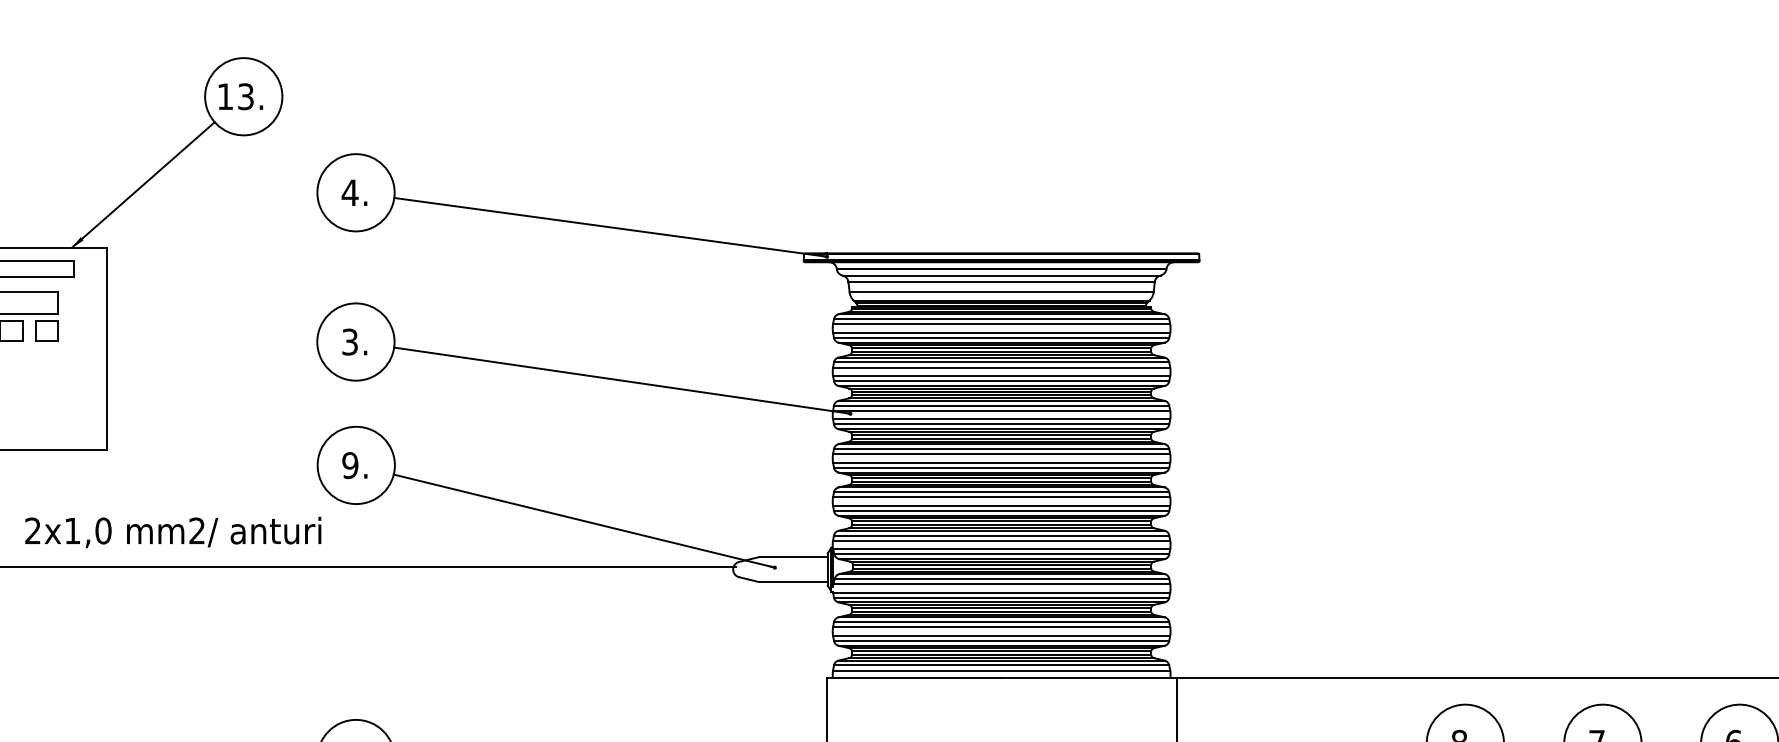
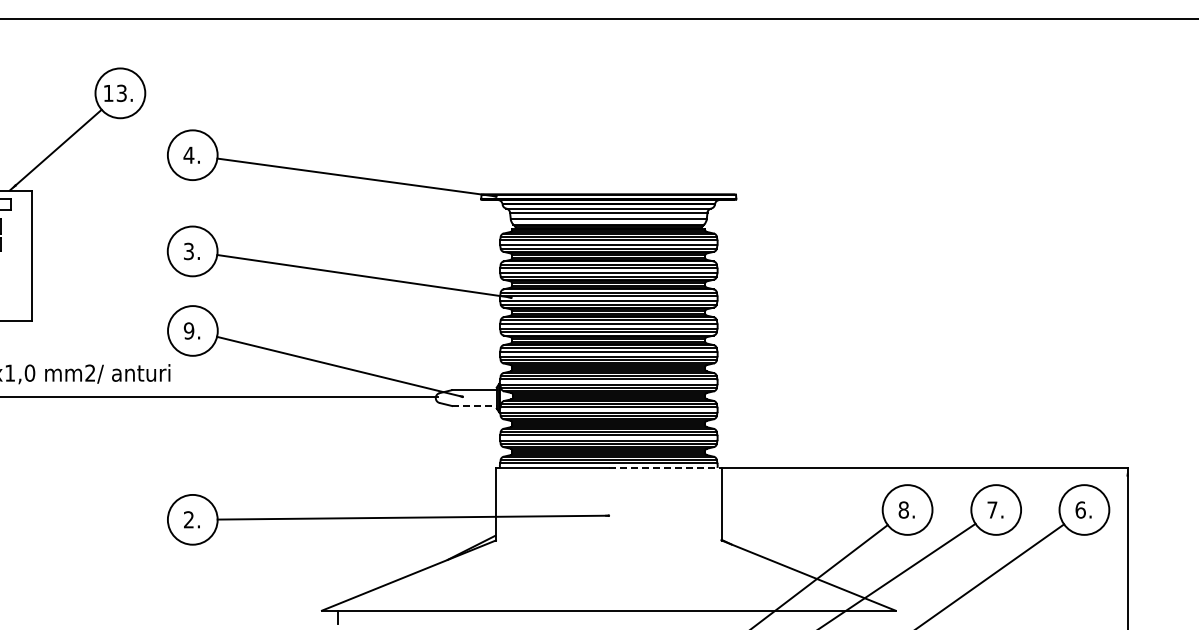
line: (793, 582) -> (474, 406), solid -> dashed
line: (1089, 677) -> (665, 467), solid -> dashed

